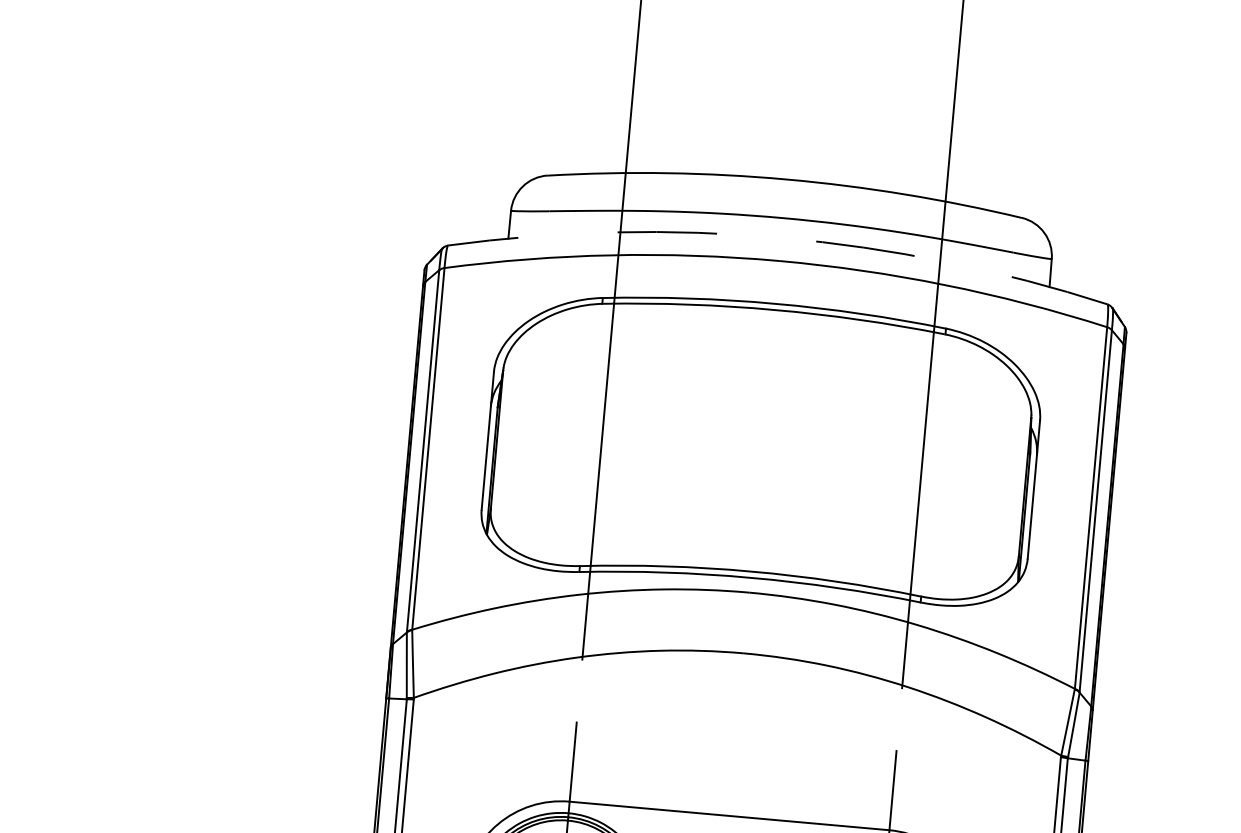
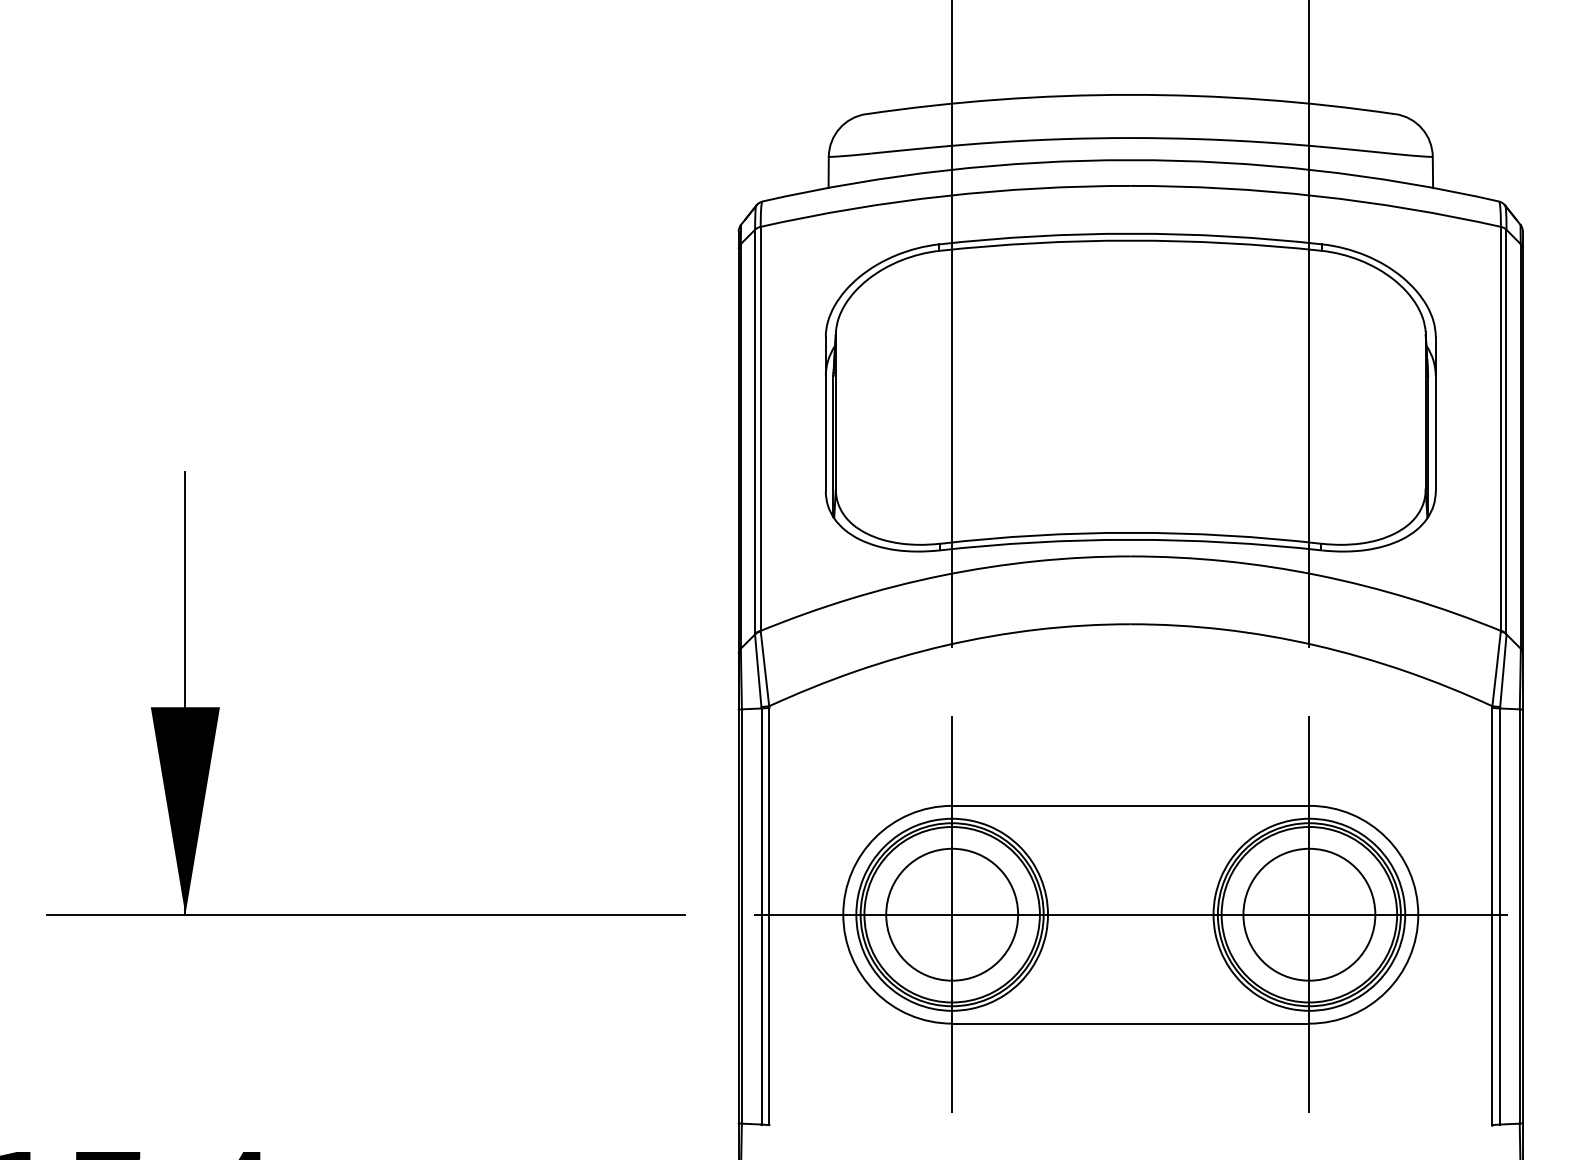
arc: (780, 238) -> (1130, 160), dashed -> solid

